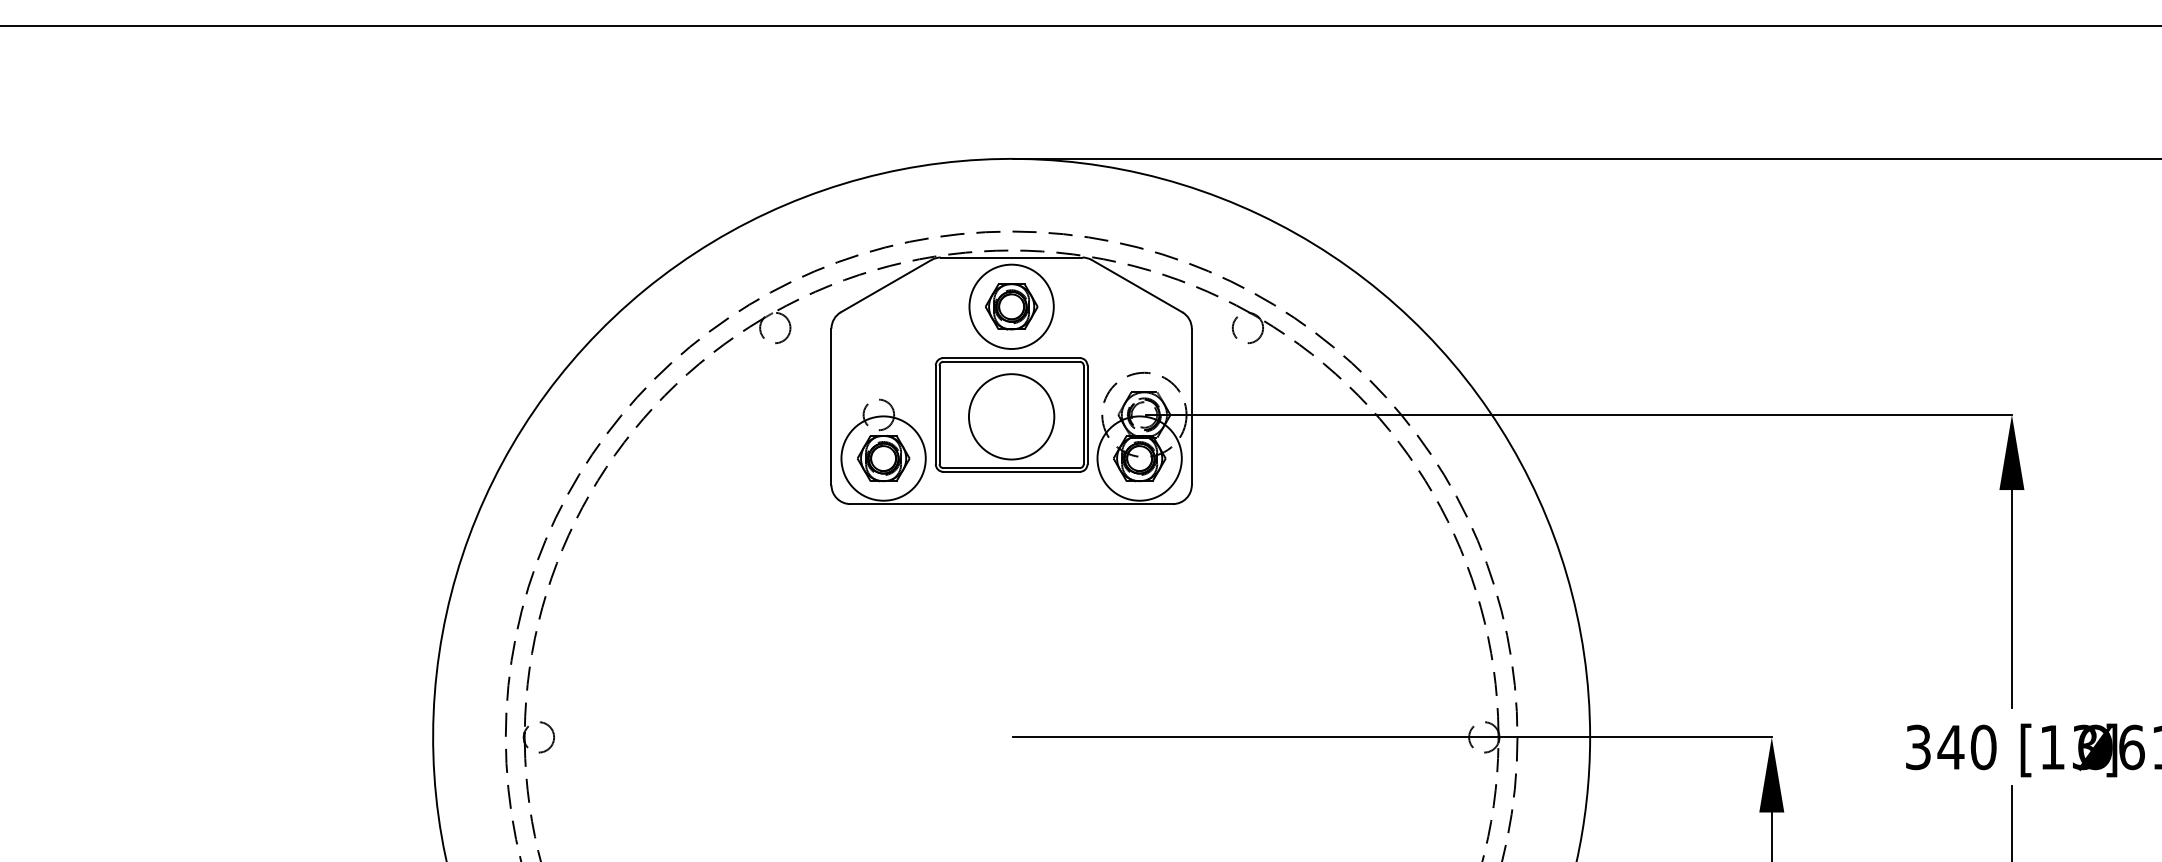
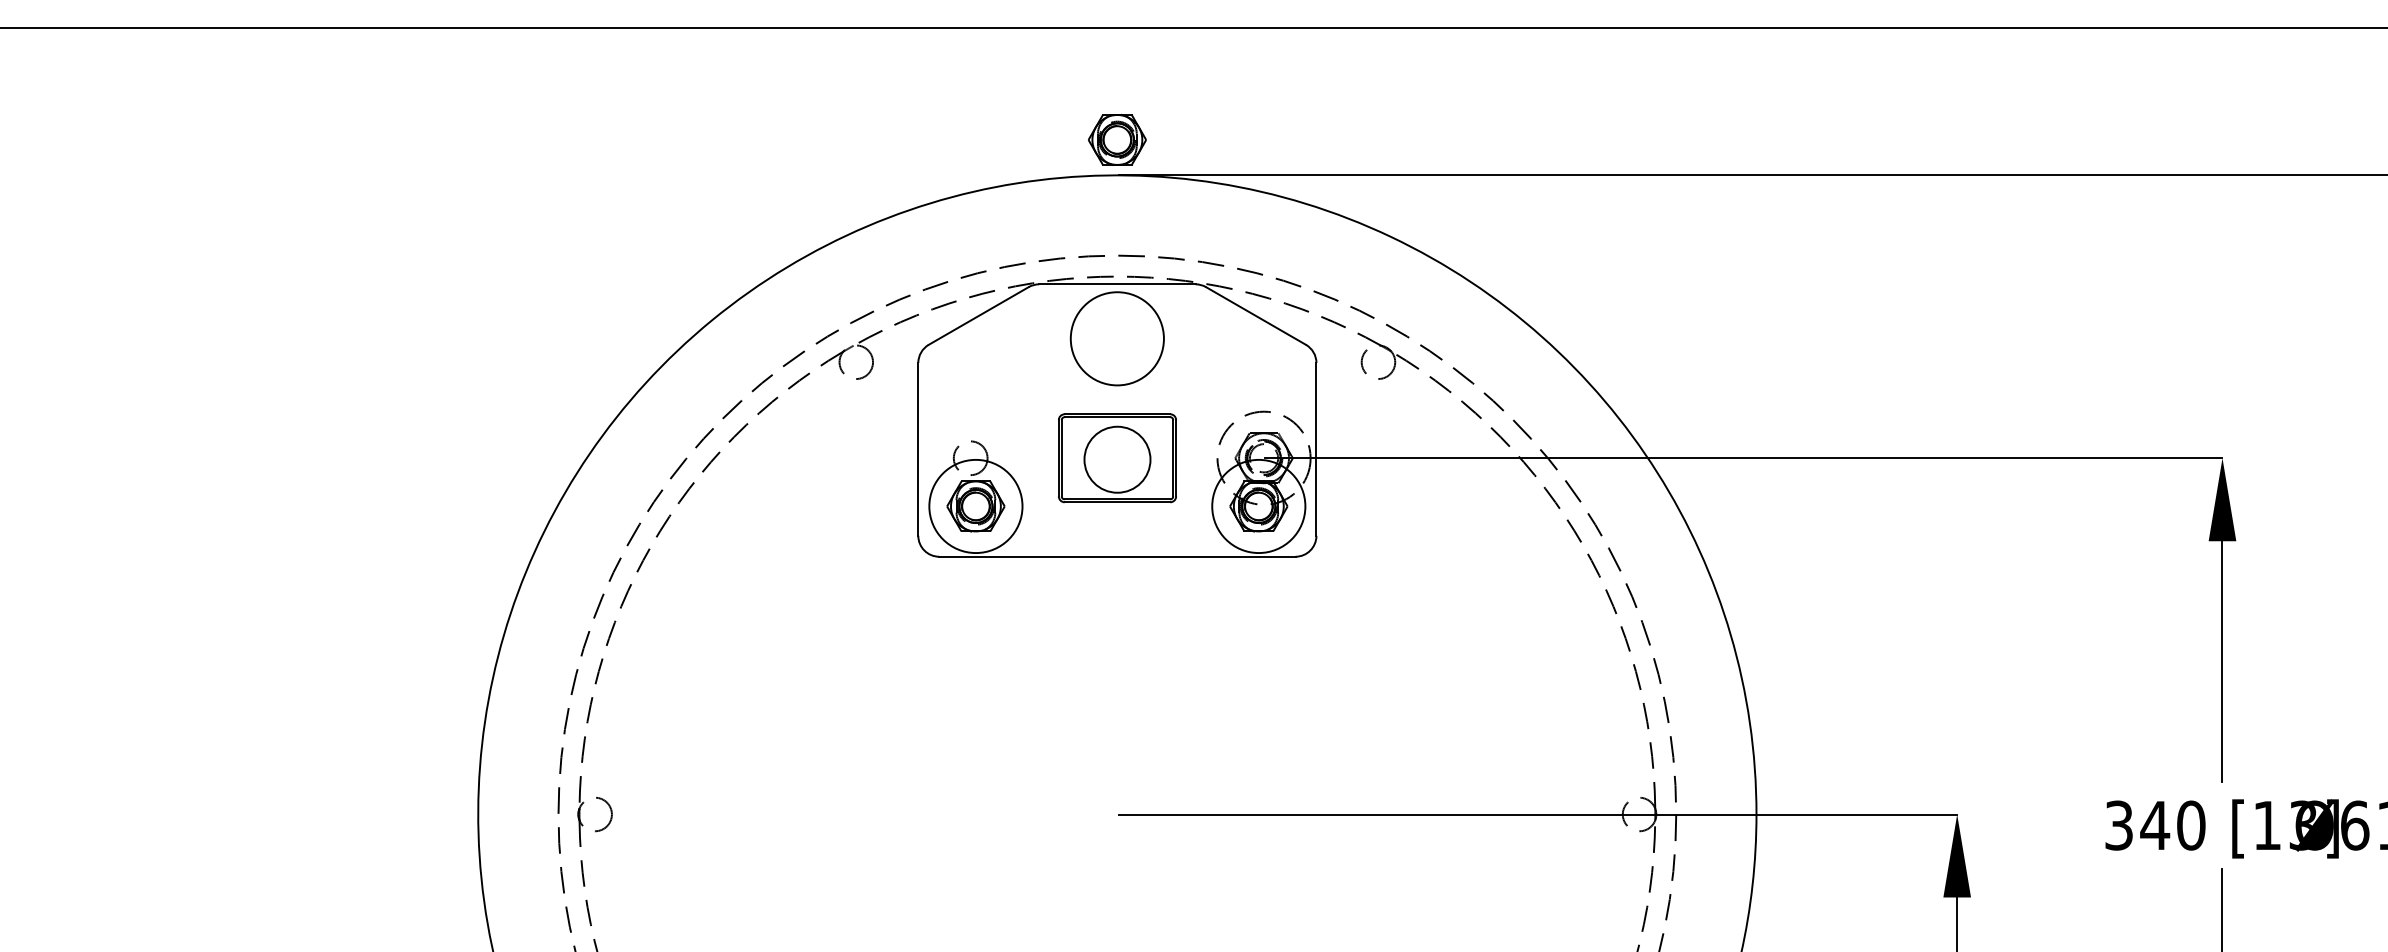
part: (1011, 306) -> (1117, 139), moved
part: (1011, 414) -> (1117, 457), size x0.7

